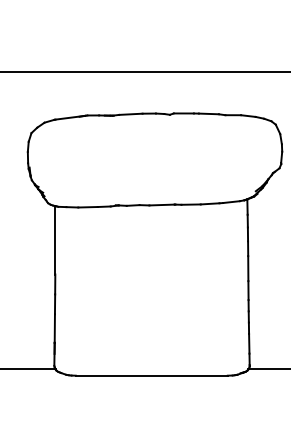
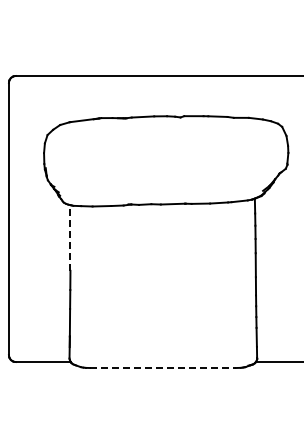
line: (55, 240) -> (70, 238), solid -> dashed
line: (152, 376) -> (163, 368), solid -> dashed

